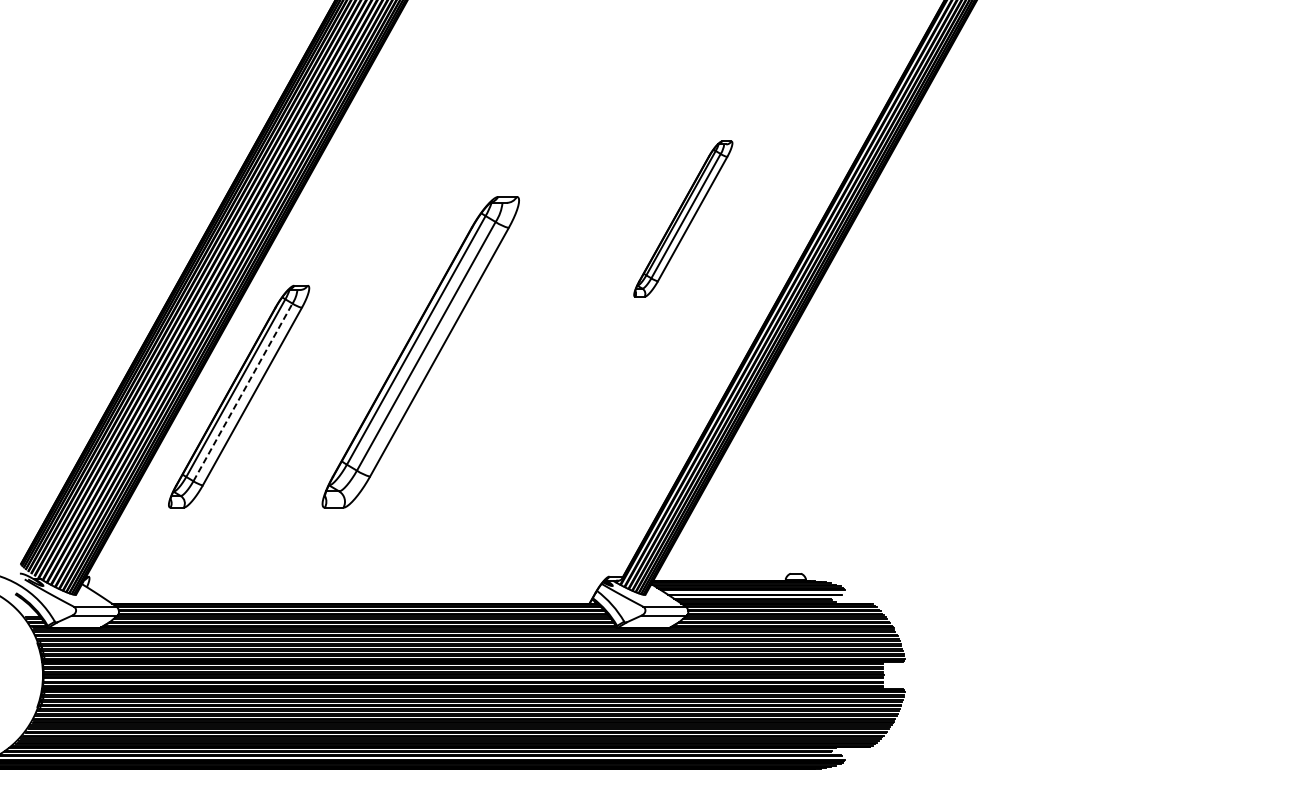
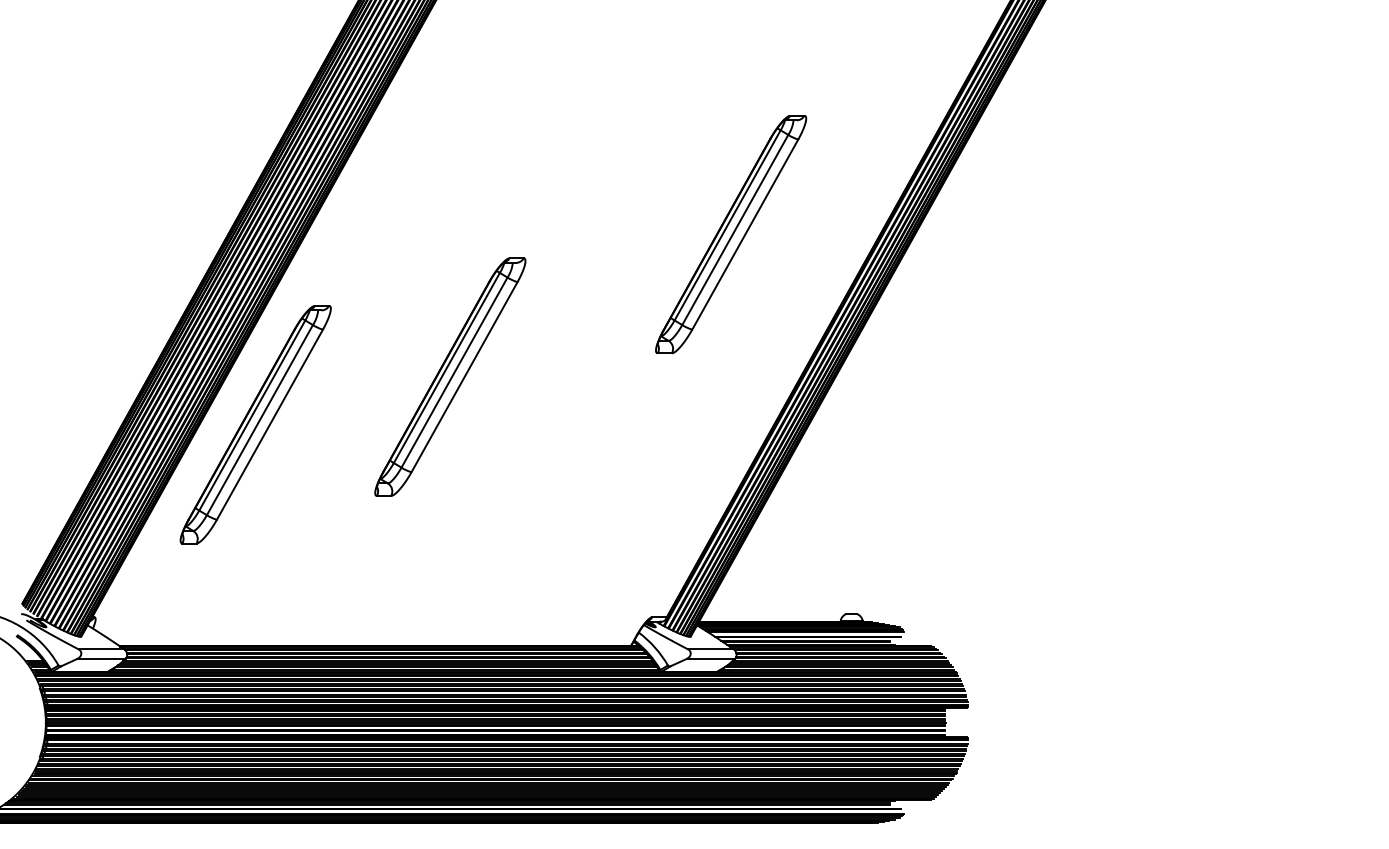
part: (683, 218) -> (731, 234), size x1.43
part: (421, 351) -> (450, 376), size x0.71
line: (242, 392) -> (259, 420), dashed -> solid

